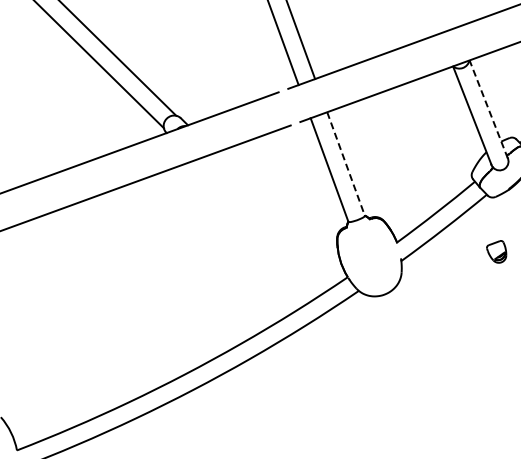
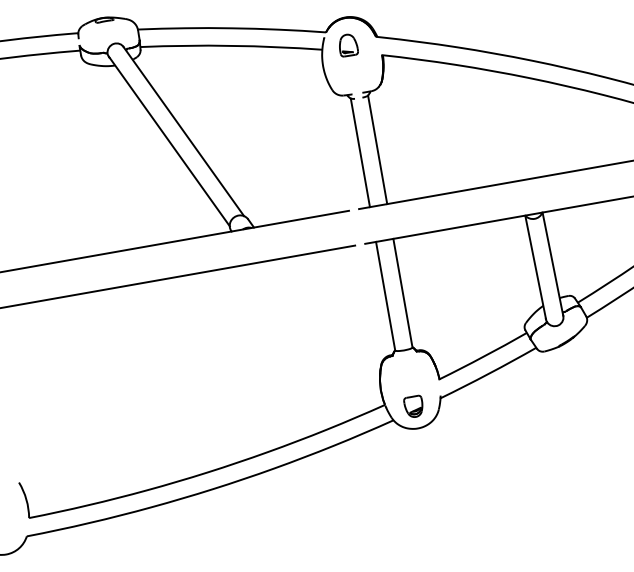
line: (488, 109) -> (552, 264), dashed -> solid
line: (346, 164) -> (403, 293), dashed -> solid
part: (497, 251) -> (413, 405), moved

